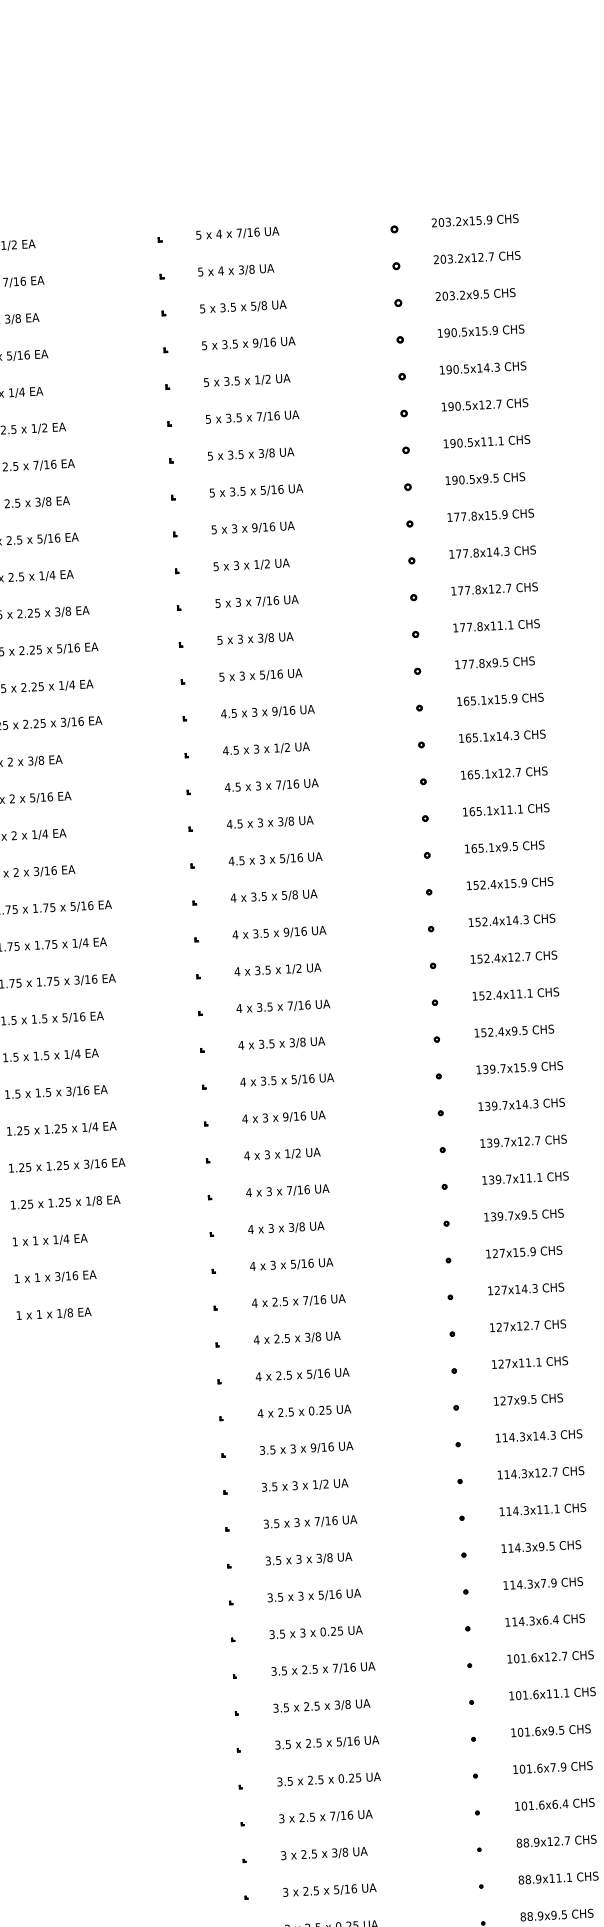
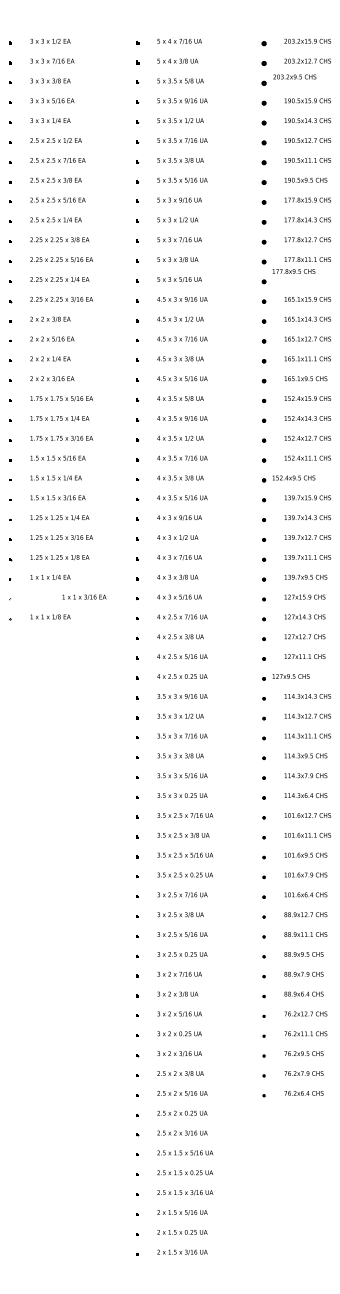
text: (474, 293) -> (294, 76), moved
text: (494, 662) -> (293, 271), moved
text: (513, 1030) -> (293, 477), moved
text: (55, 1275) -> (84, 596), moved
text: (527, 1399) -> (290, 676), moved

